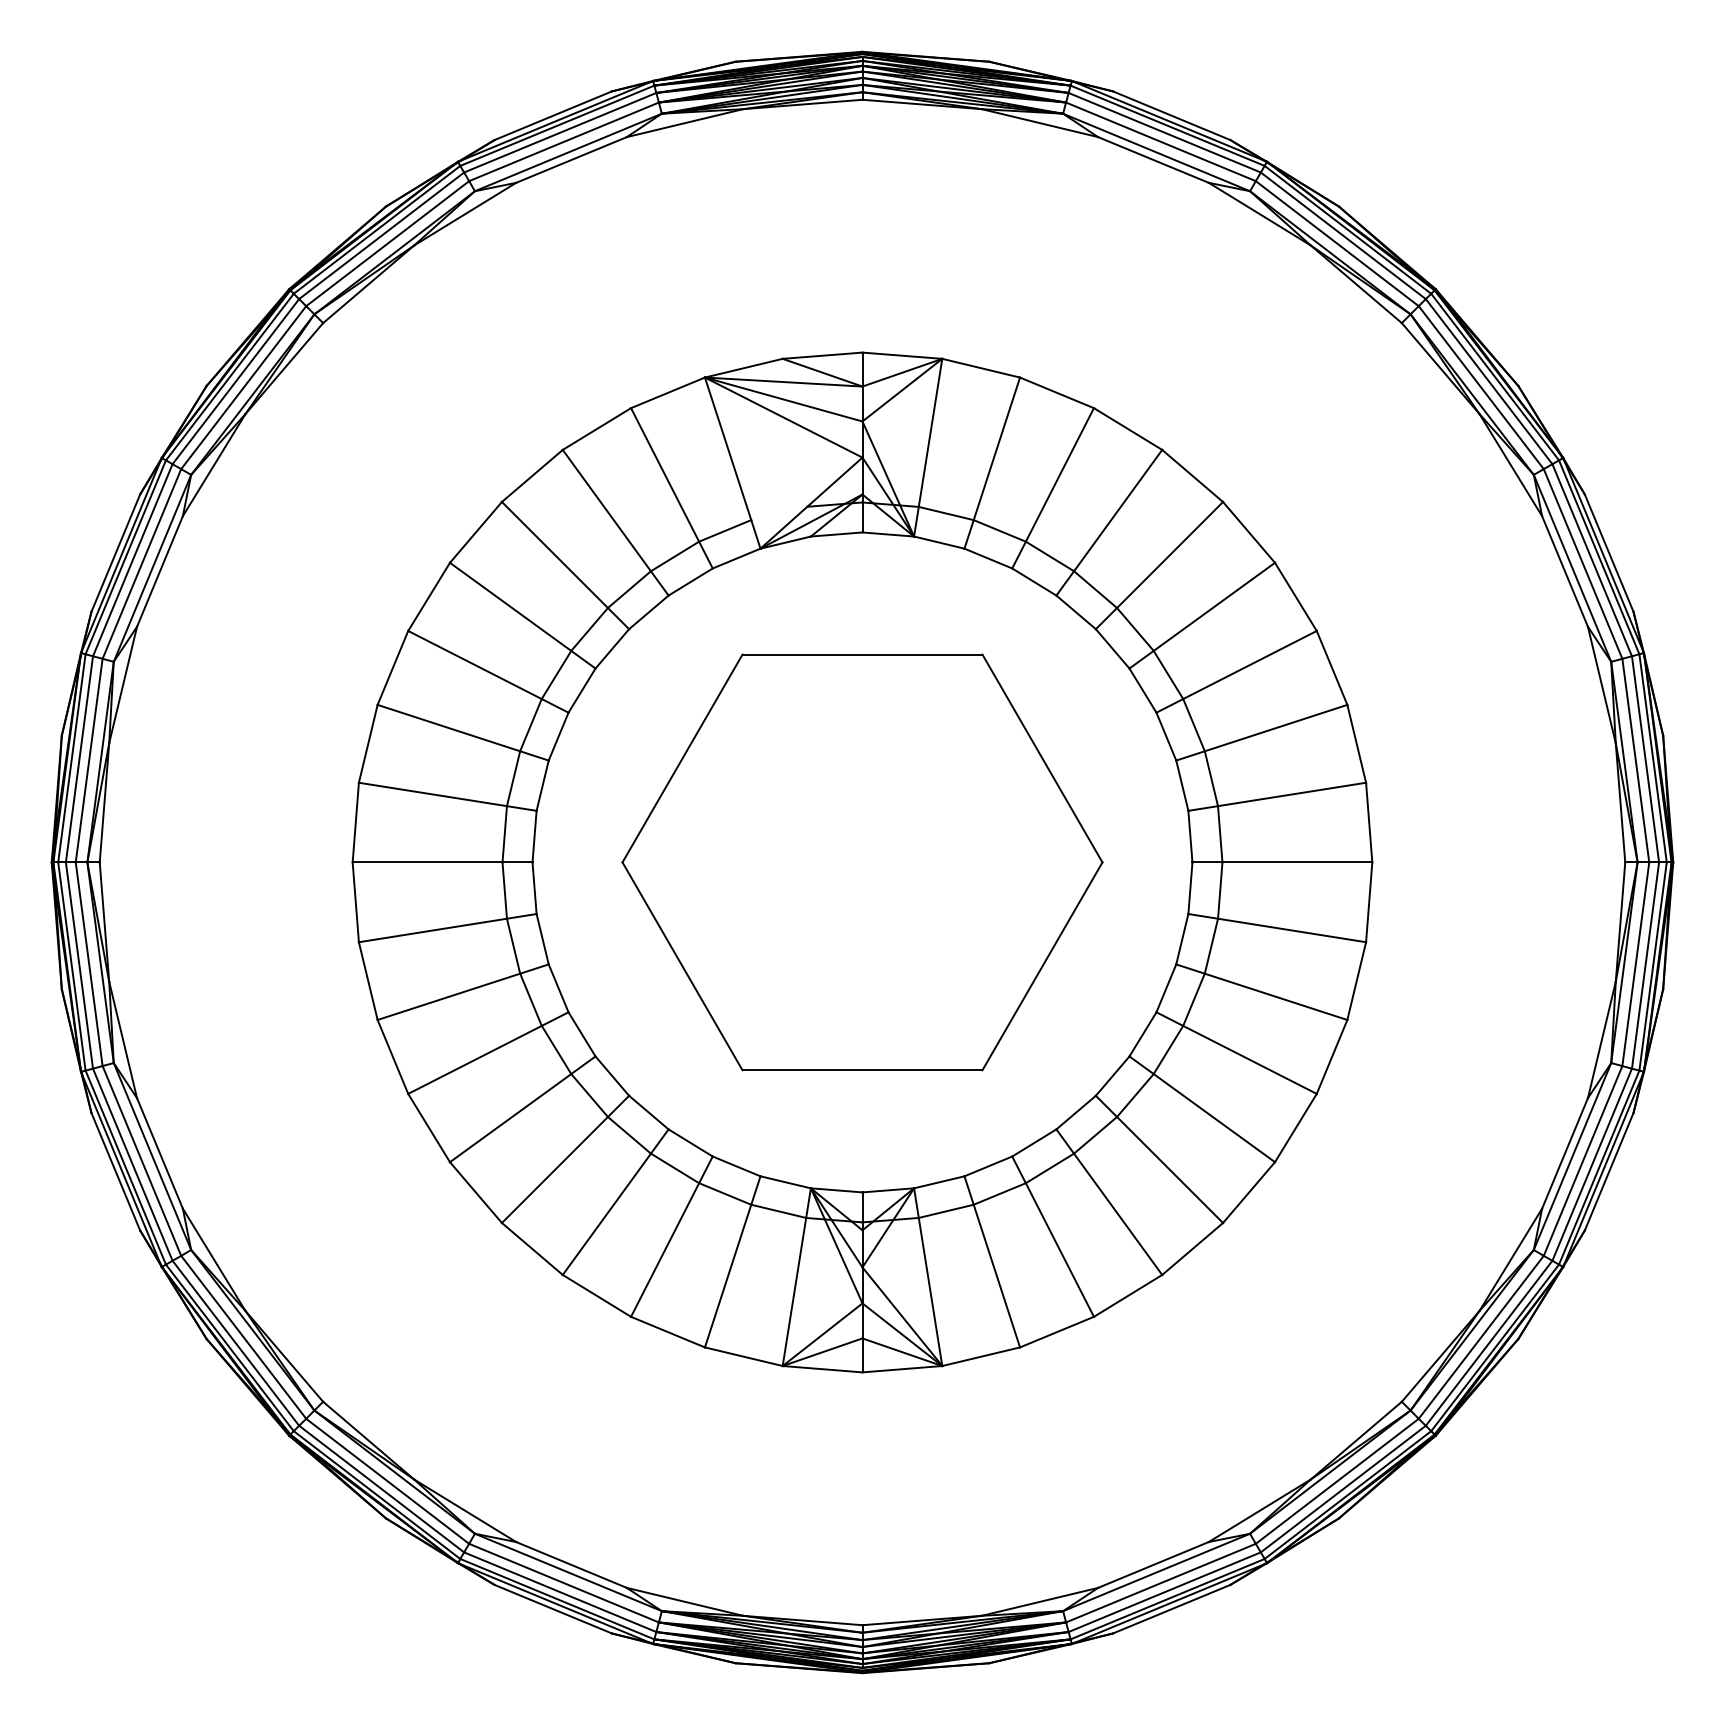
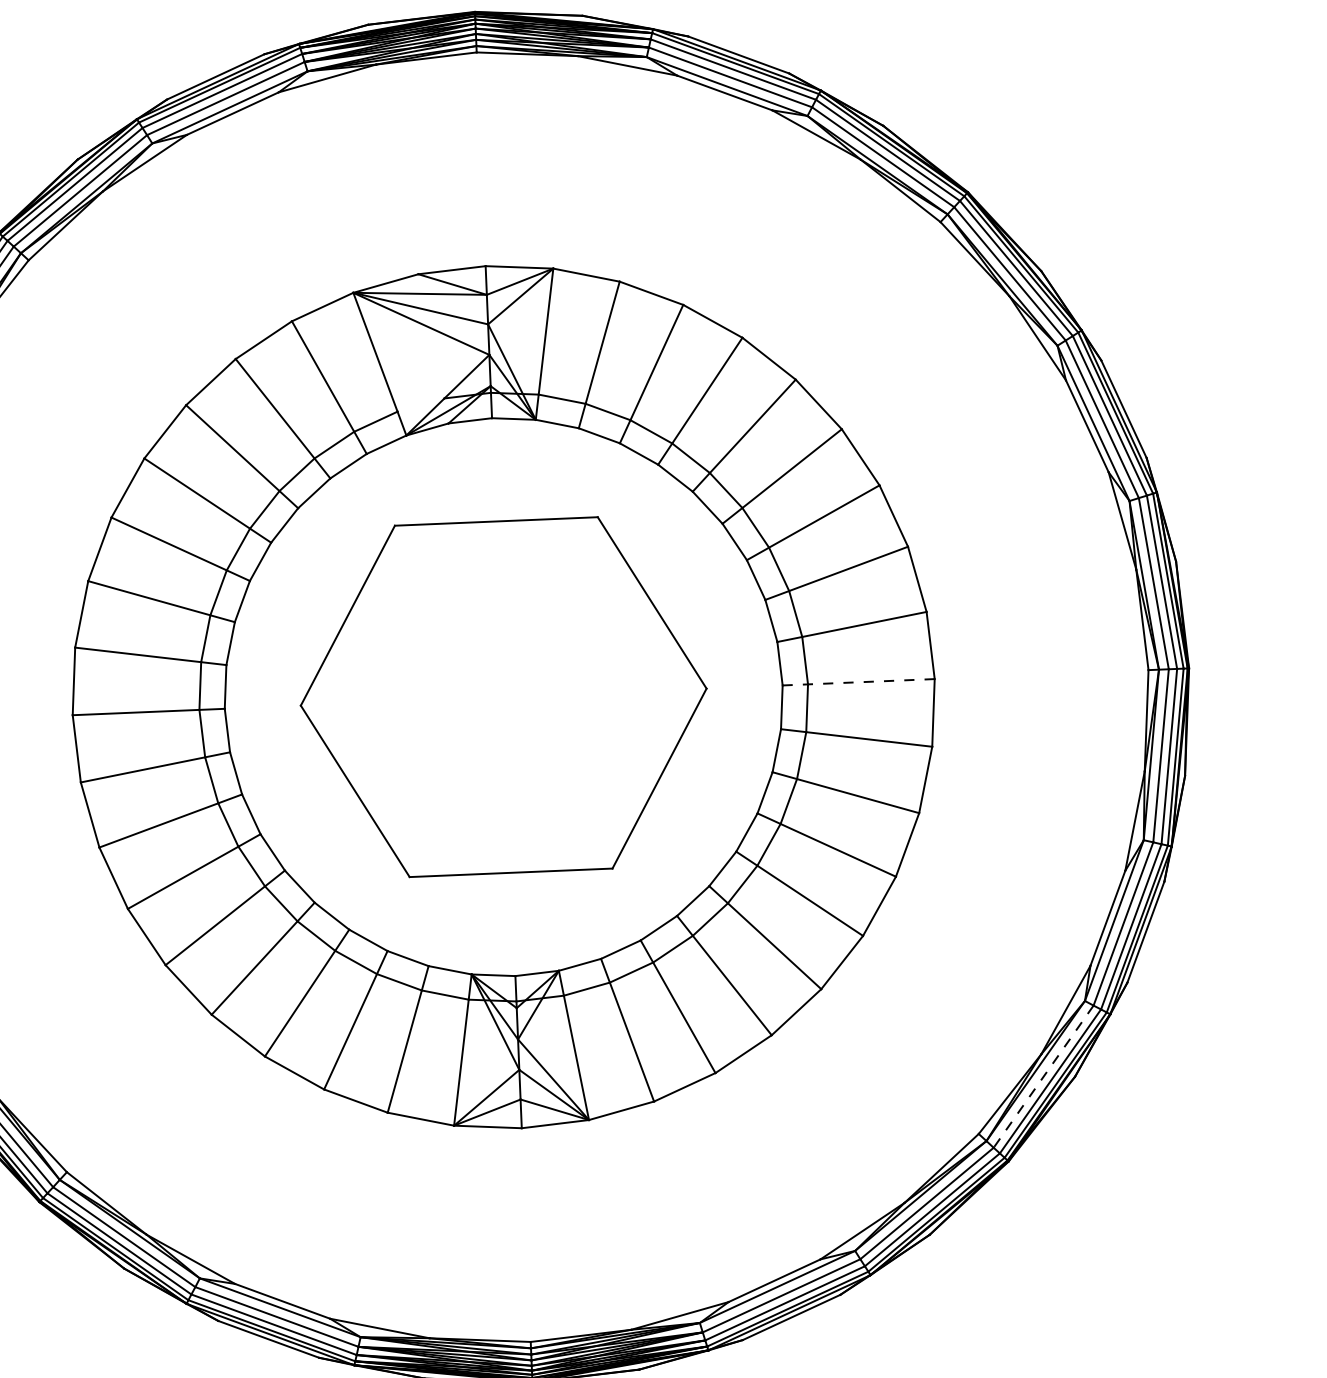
line: (1282, 862) -> (858, 682), solid -> dashed
line: (1481, 1337) -> (1043, 1076), solid -> dashed

